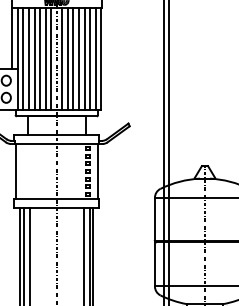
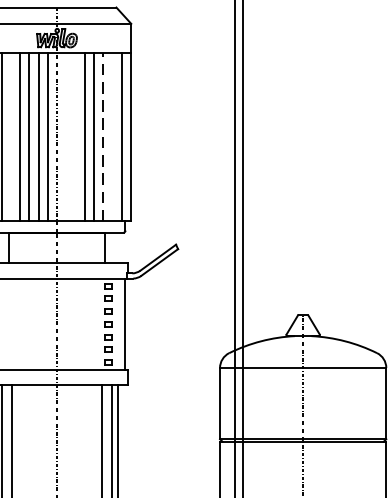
line: (29, 58) -> (11, 136), removed
line: (62, 58) -> (66, 136), removed
line: (67, 58) -> (74, 136), removed
line: (84, 58) -> (103, 136), solid -> dashed
line: (90, 58) -> (112, 136), removed

